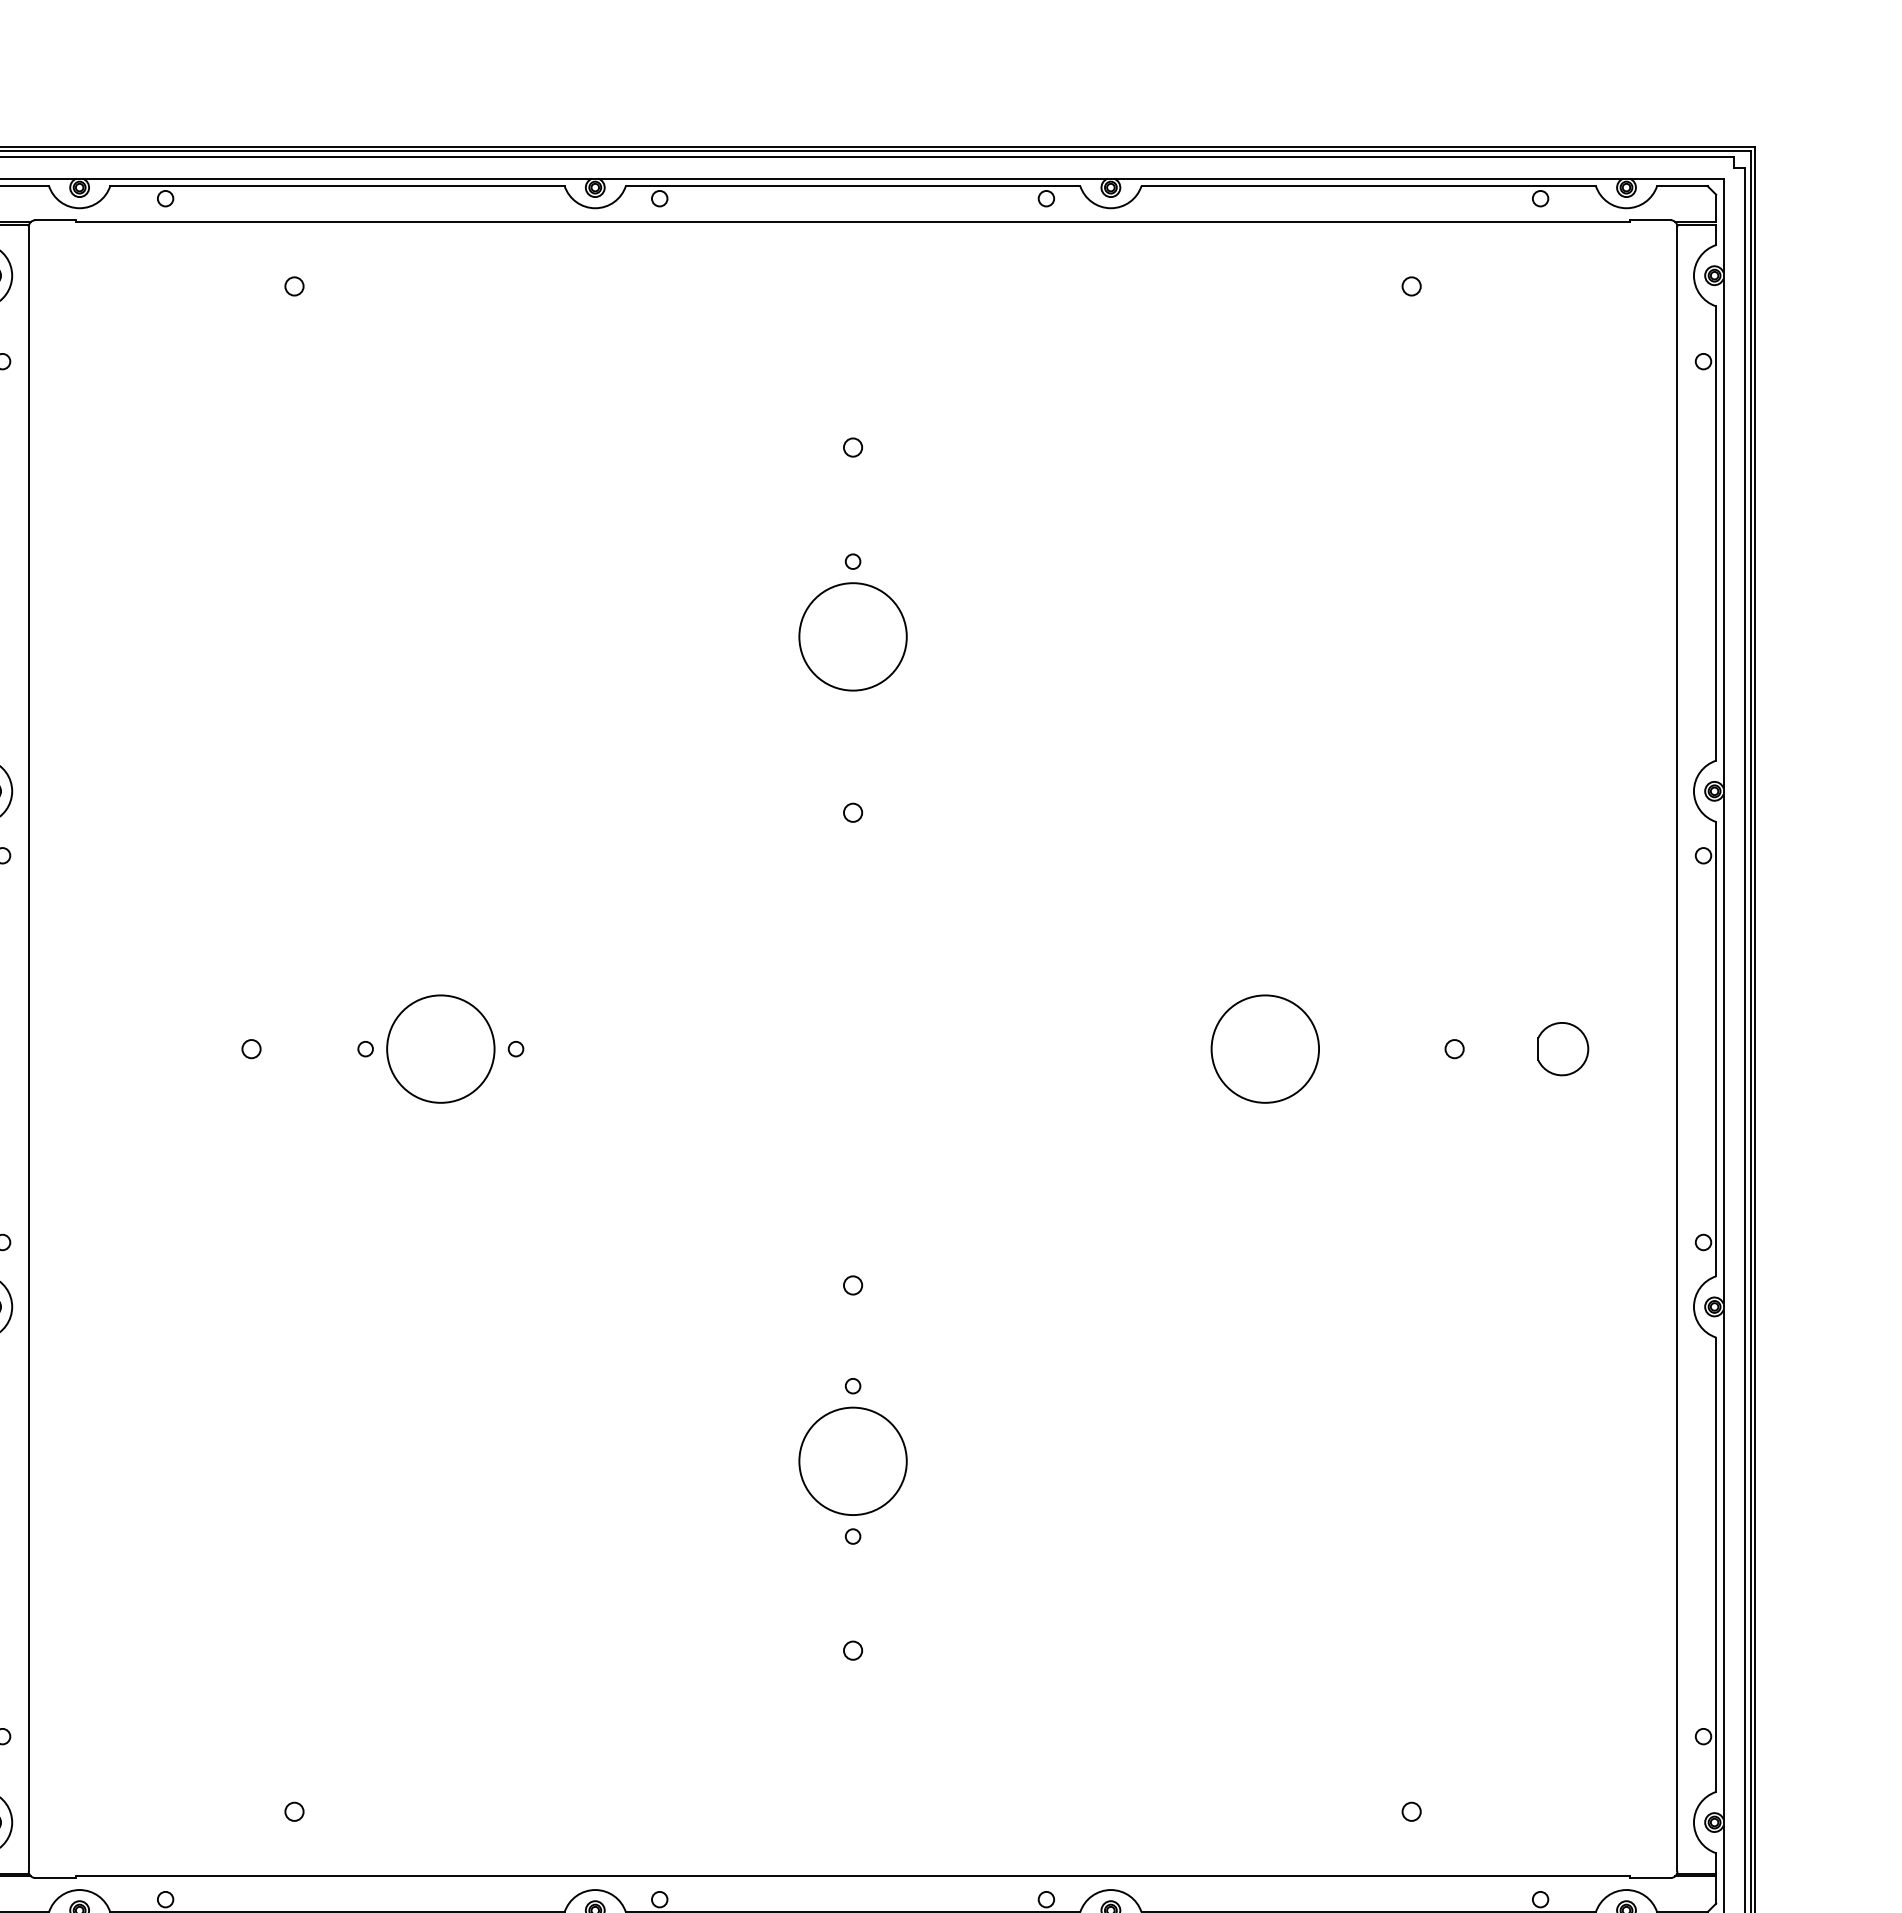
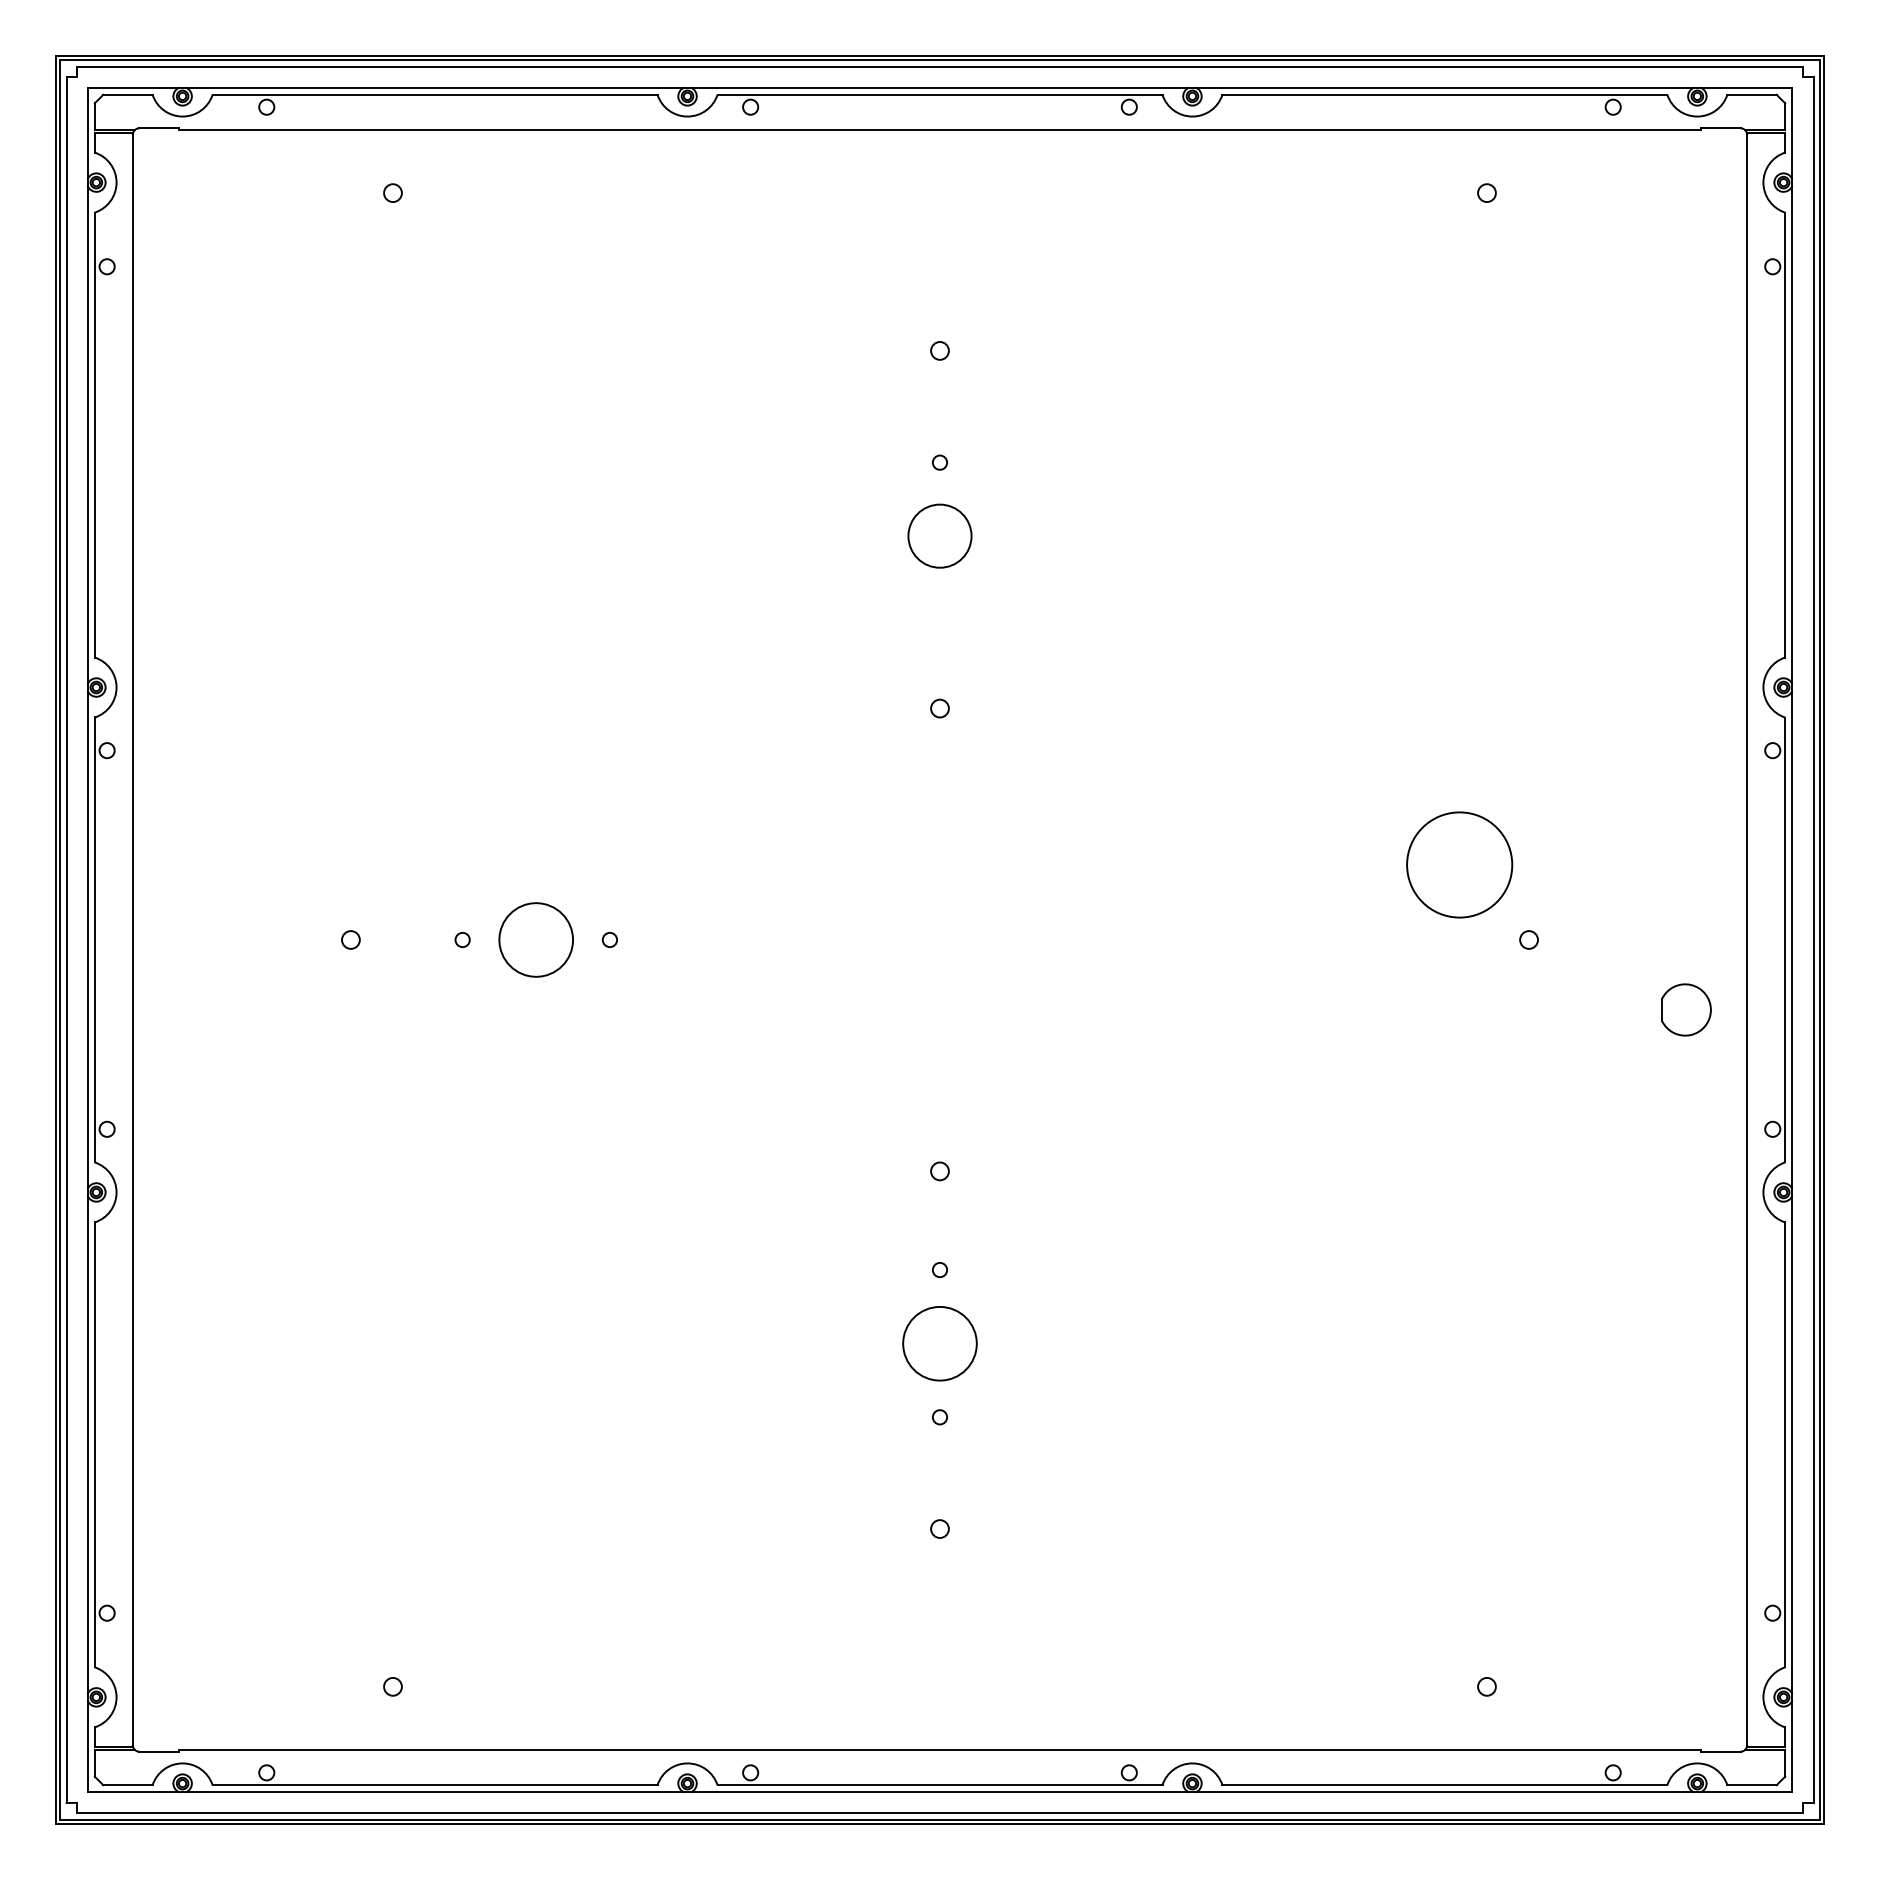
circle: (852, 636) -> (939, 535), size x0.6
circle: (440, 1048) -> (535, 939), size x0.7
circle: (1265, 1048) -> (1459, 864), moved
part: (1563, 1048) -> (1686, 1009), moved
circle: (852, 1461) -> (939, 1343), size x0.7

